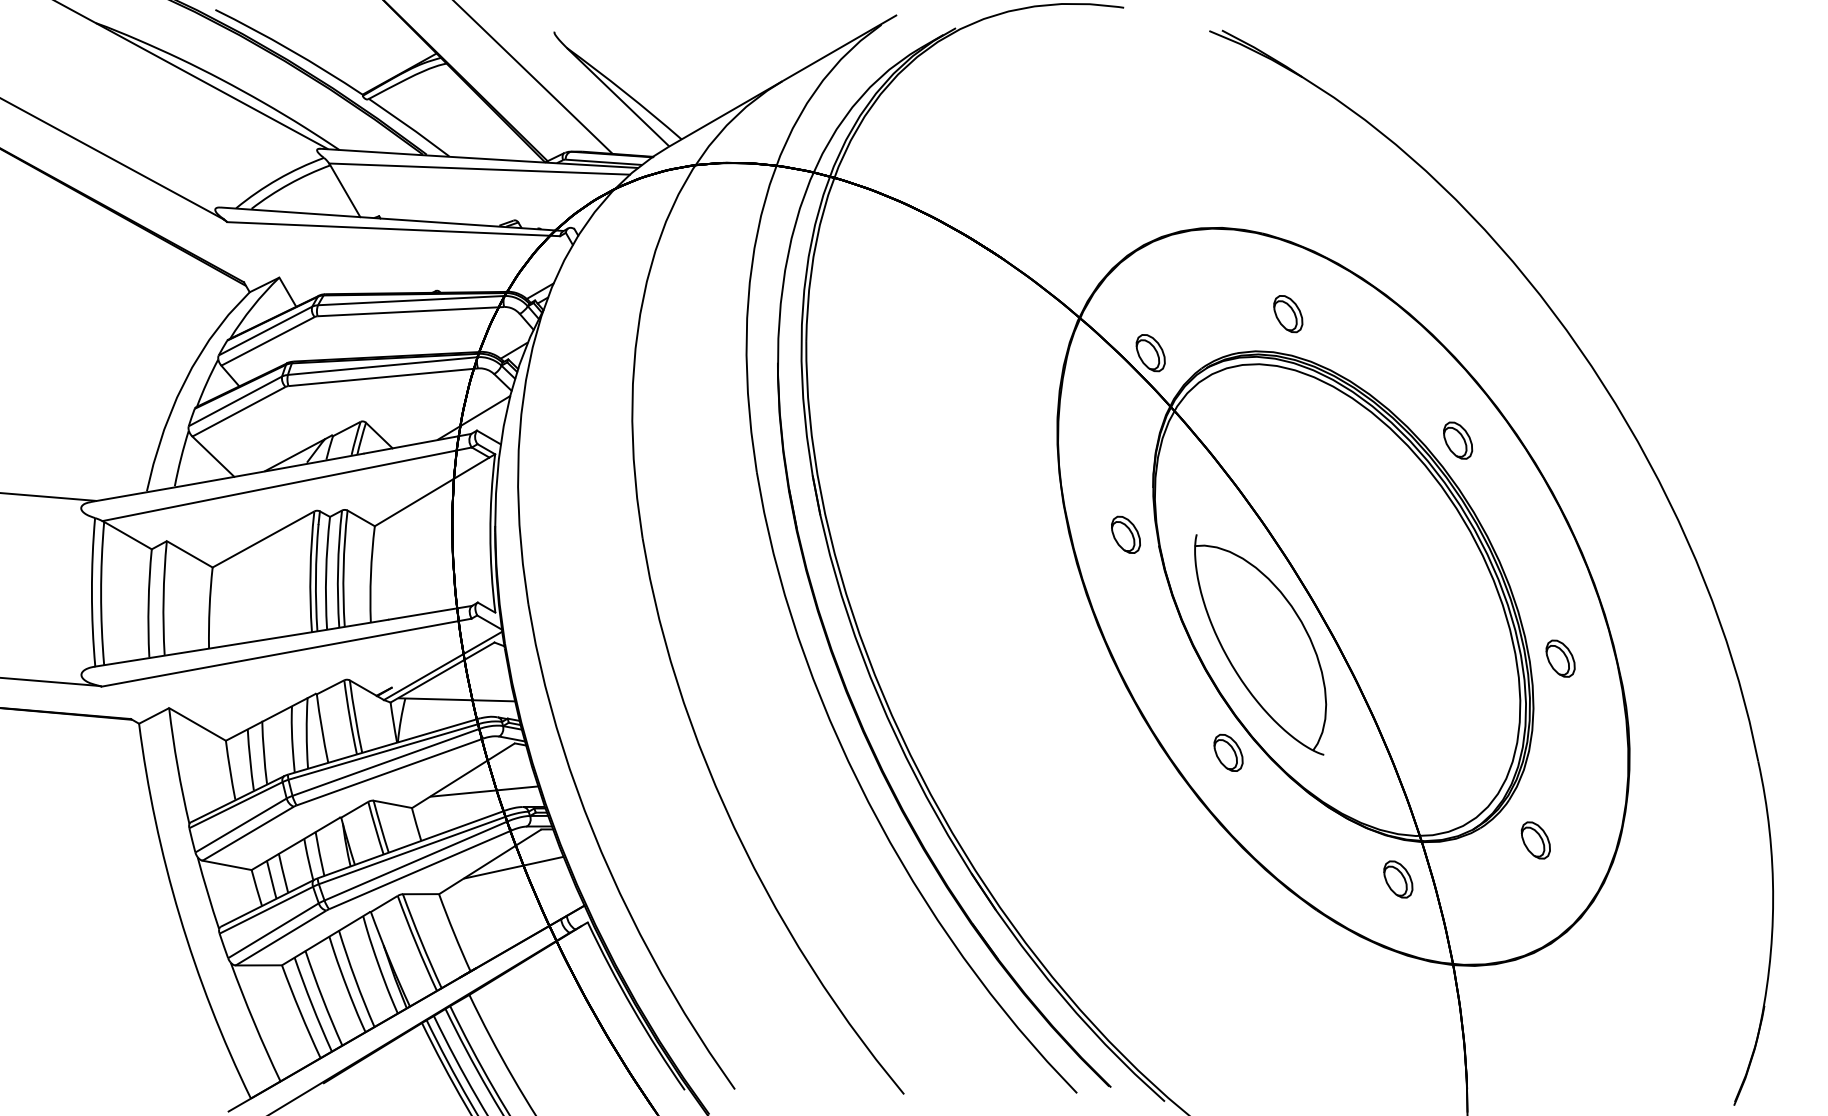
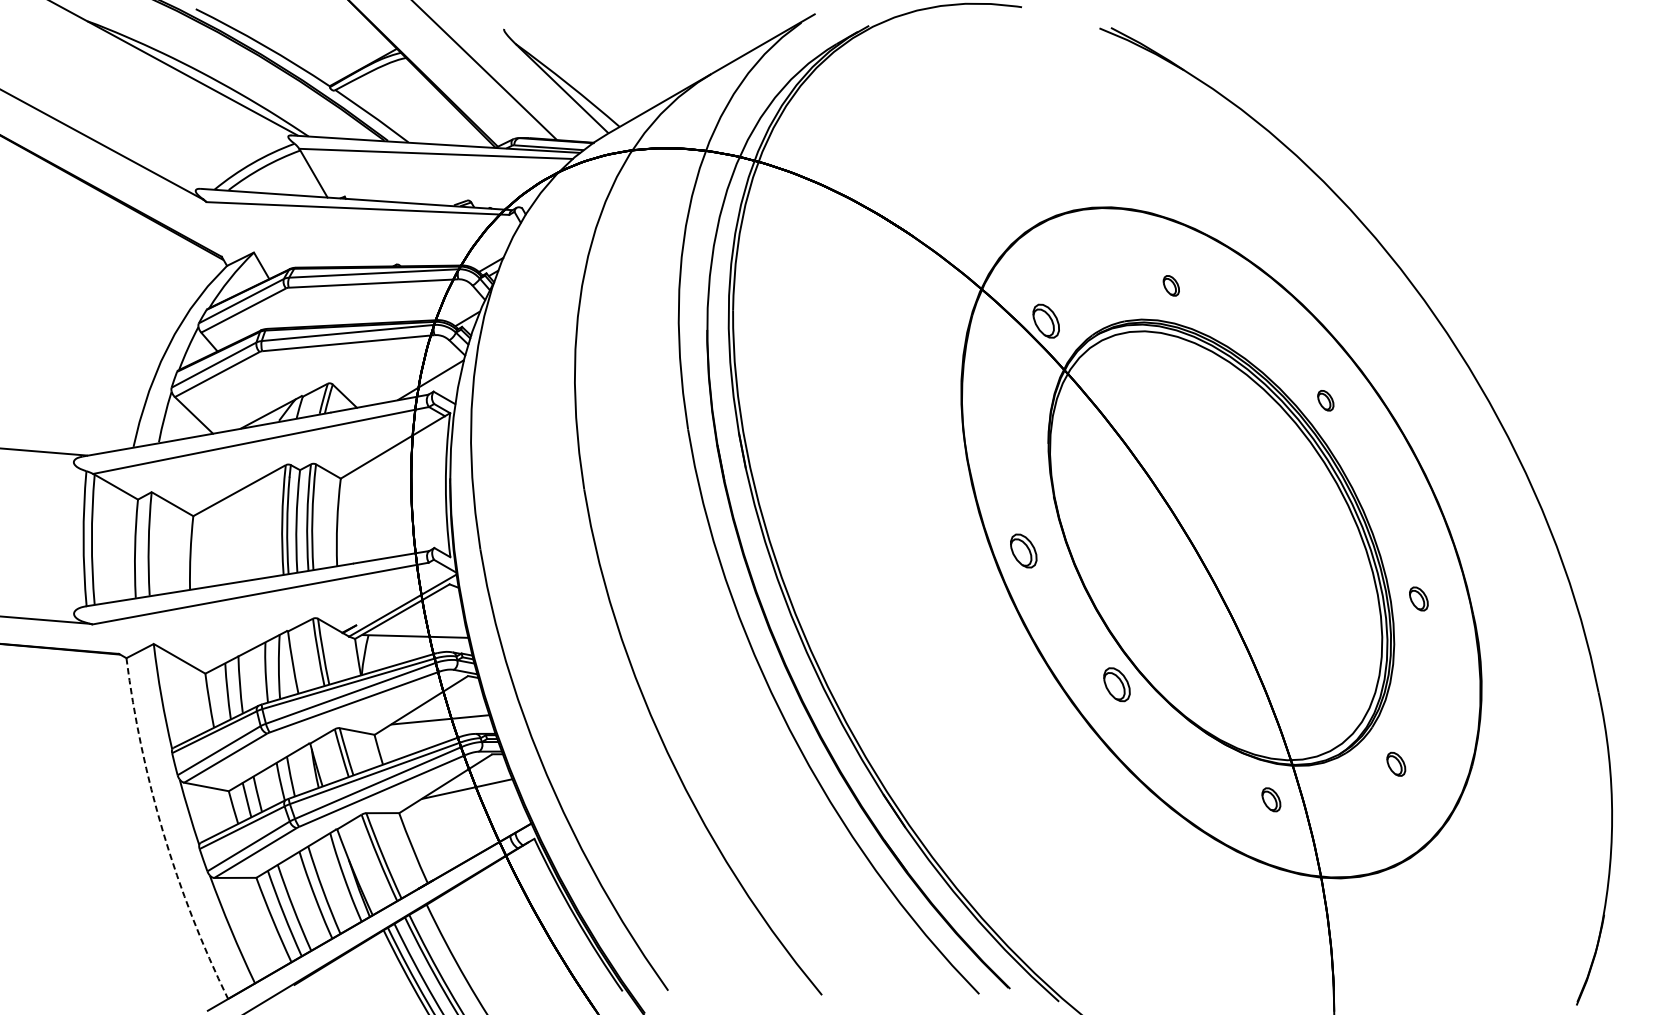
part: (1288, 314) -> (1171, 286), size x0.6
part: (1458, 440) -> (1326, 400), size x0.6
part: (1125, 534) -> (1023, 550), moved
part: (1260, 644) -> (1146, 586), removed
part: (1560, 658) -> (1418, 598), size x0.7
part: (1535, 840) -> (1396, 764), size x0.7
part: (1398, 879) -> (1271, 799), size x0.7
arc: (179, 915) -> (163, 832), solid -> dashed

